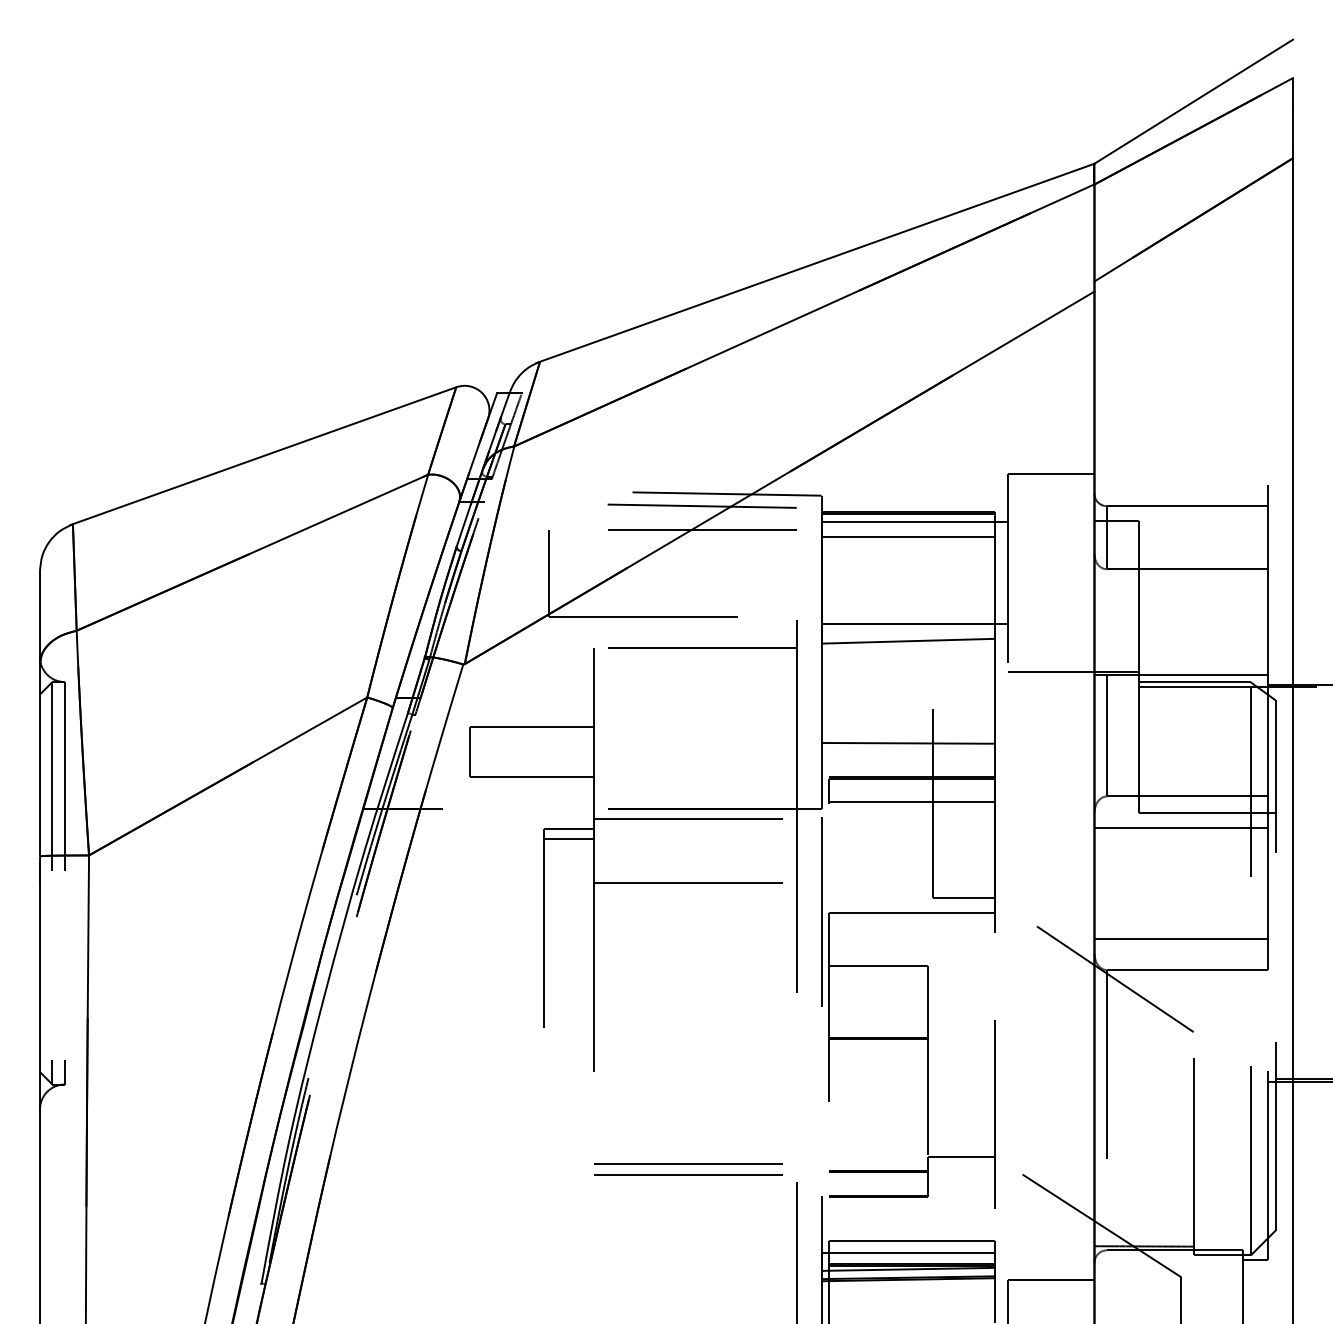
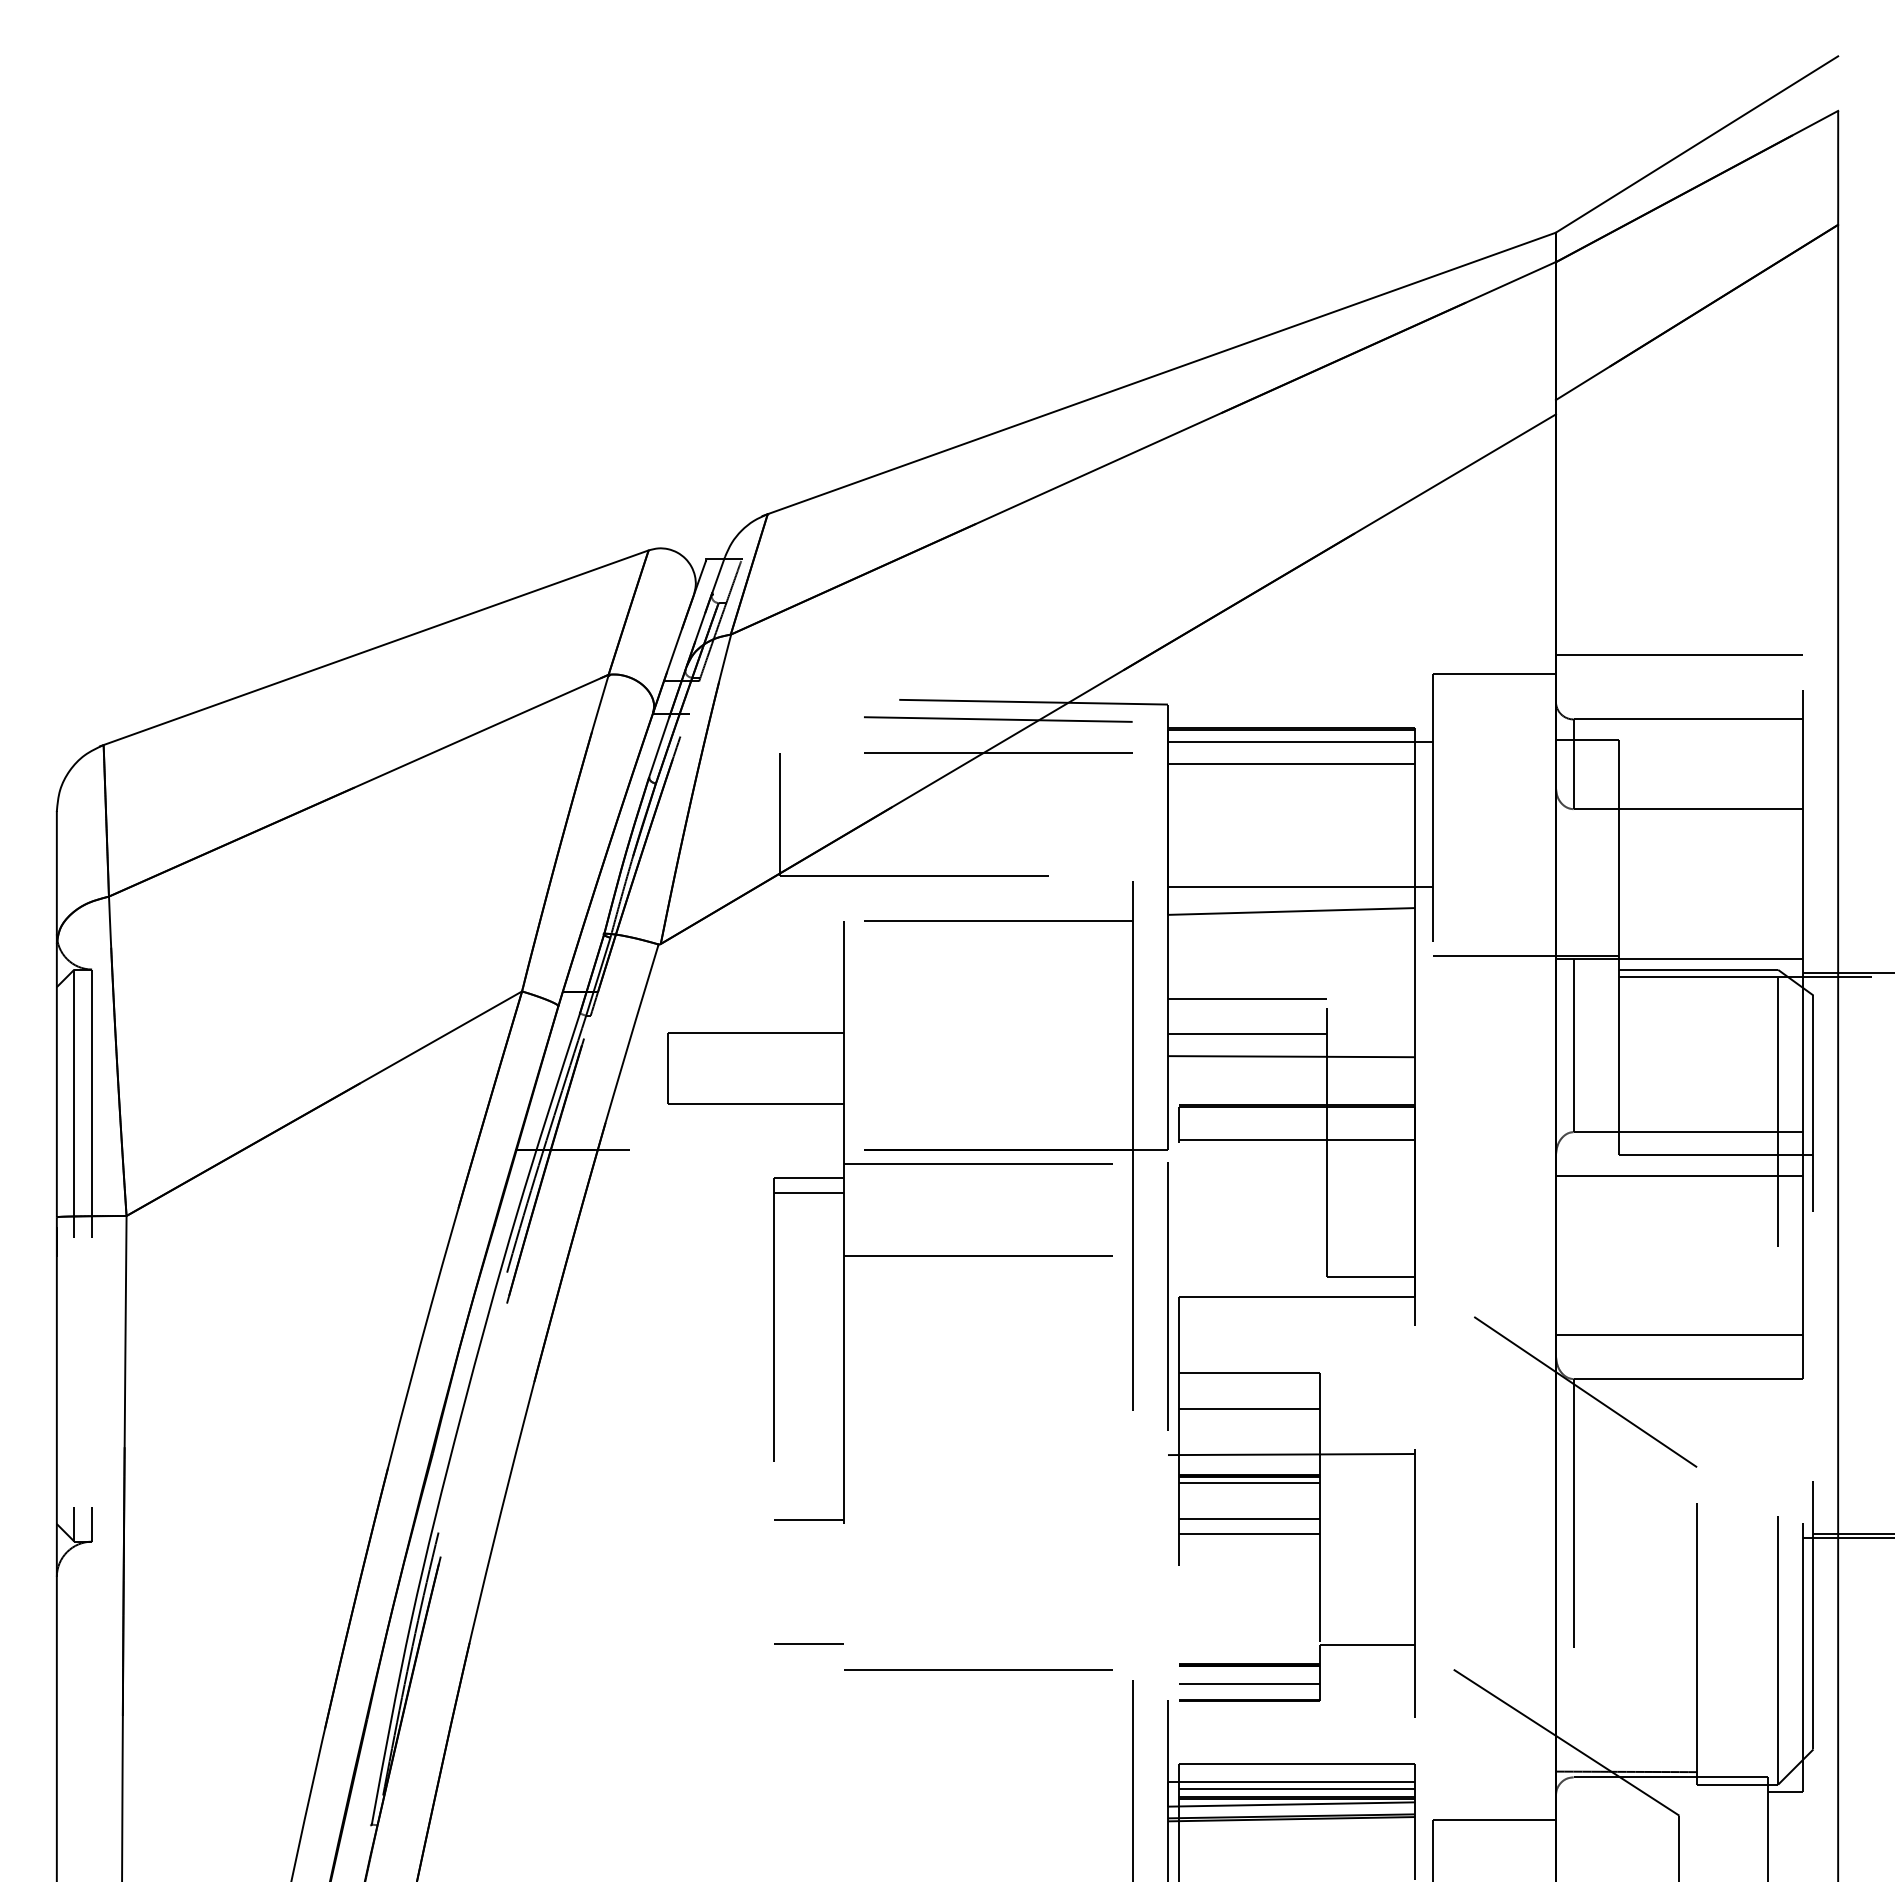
line: (1180, 460) -> (1678, 654), added
line: (876, 702) -> (1246, 998), added
line: (876, 727) -> (1246, 1033), added
line: (878, 990) -> (1248, 1408), added
line: (907, 1023) -> (1290, 1454), added
line: (878, 1042) -> (1248, 1482), added
line: (878, 1068) -> (1248, 1518), added
line: (568, 1069) -> (808, 1520), added
line: (878, 1079) -> (1248, 1534), added
line: (568, 1156) -> (808, 1643), added
line: (688, 1163) -> (978, 1653), removed
line: (878, 1184) -> (1248, 1684), added
line: (911, 1258) -> (1296, 1788), added

